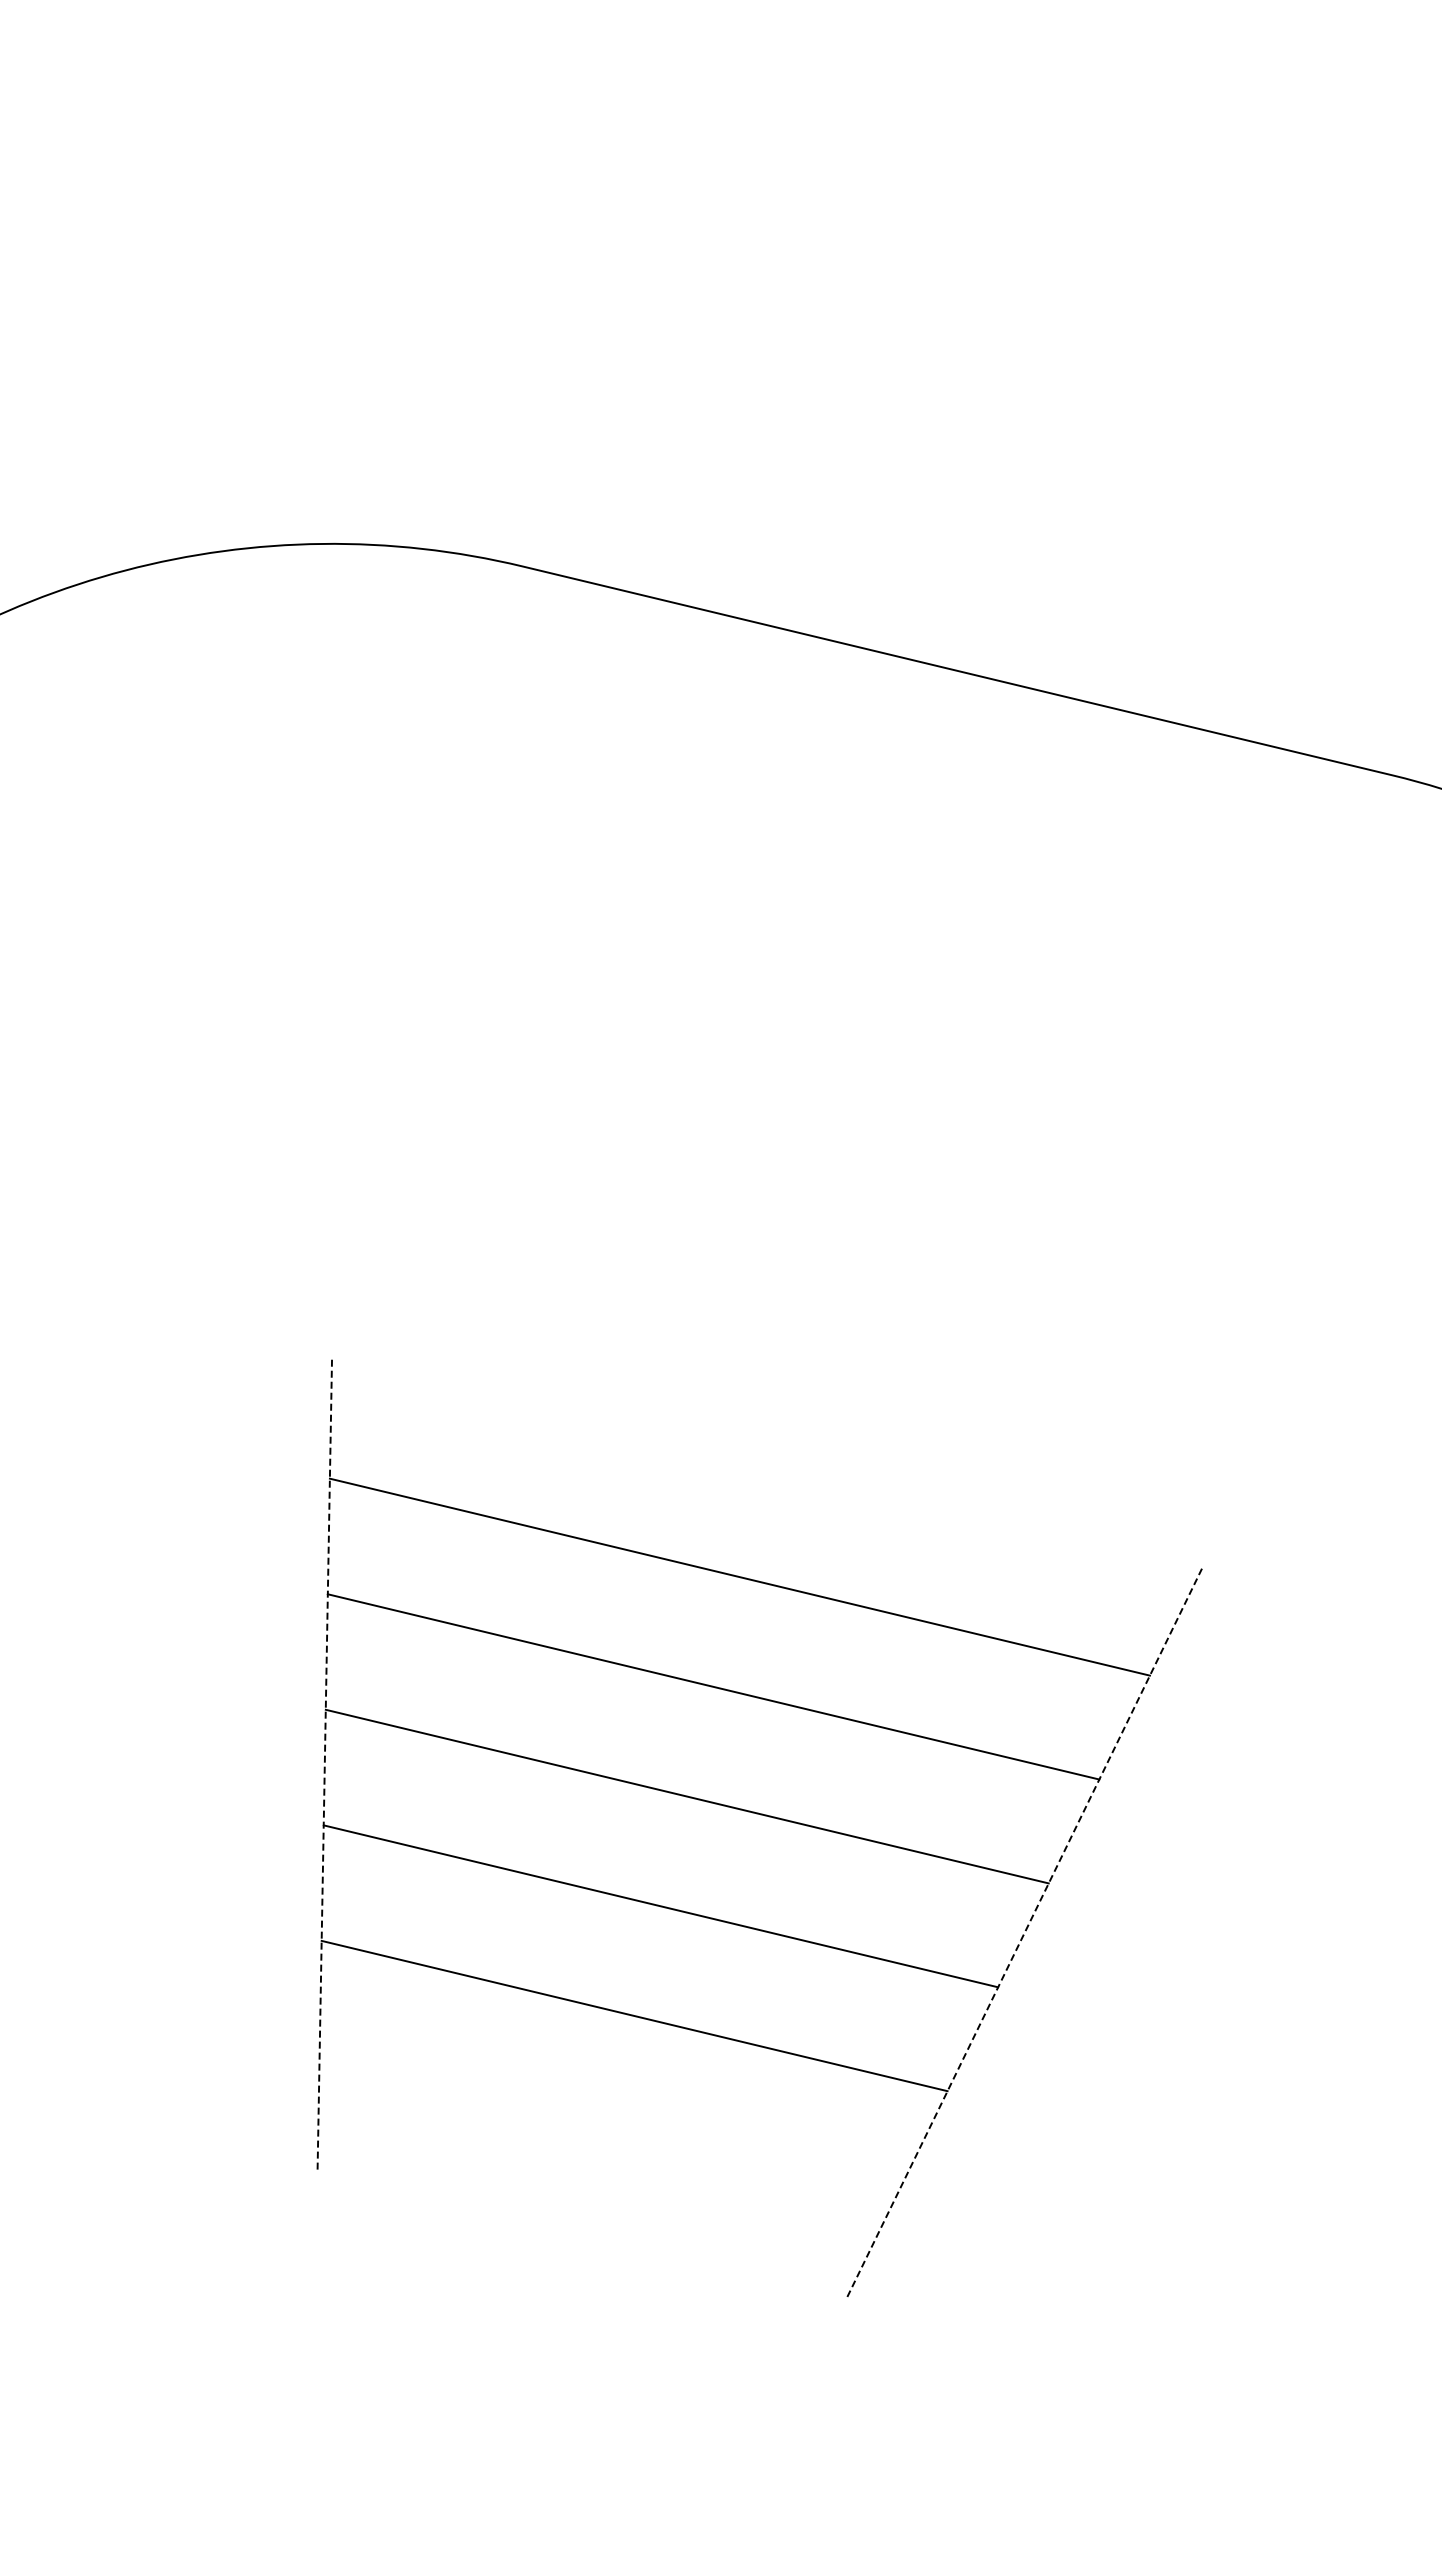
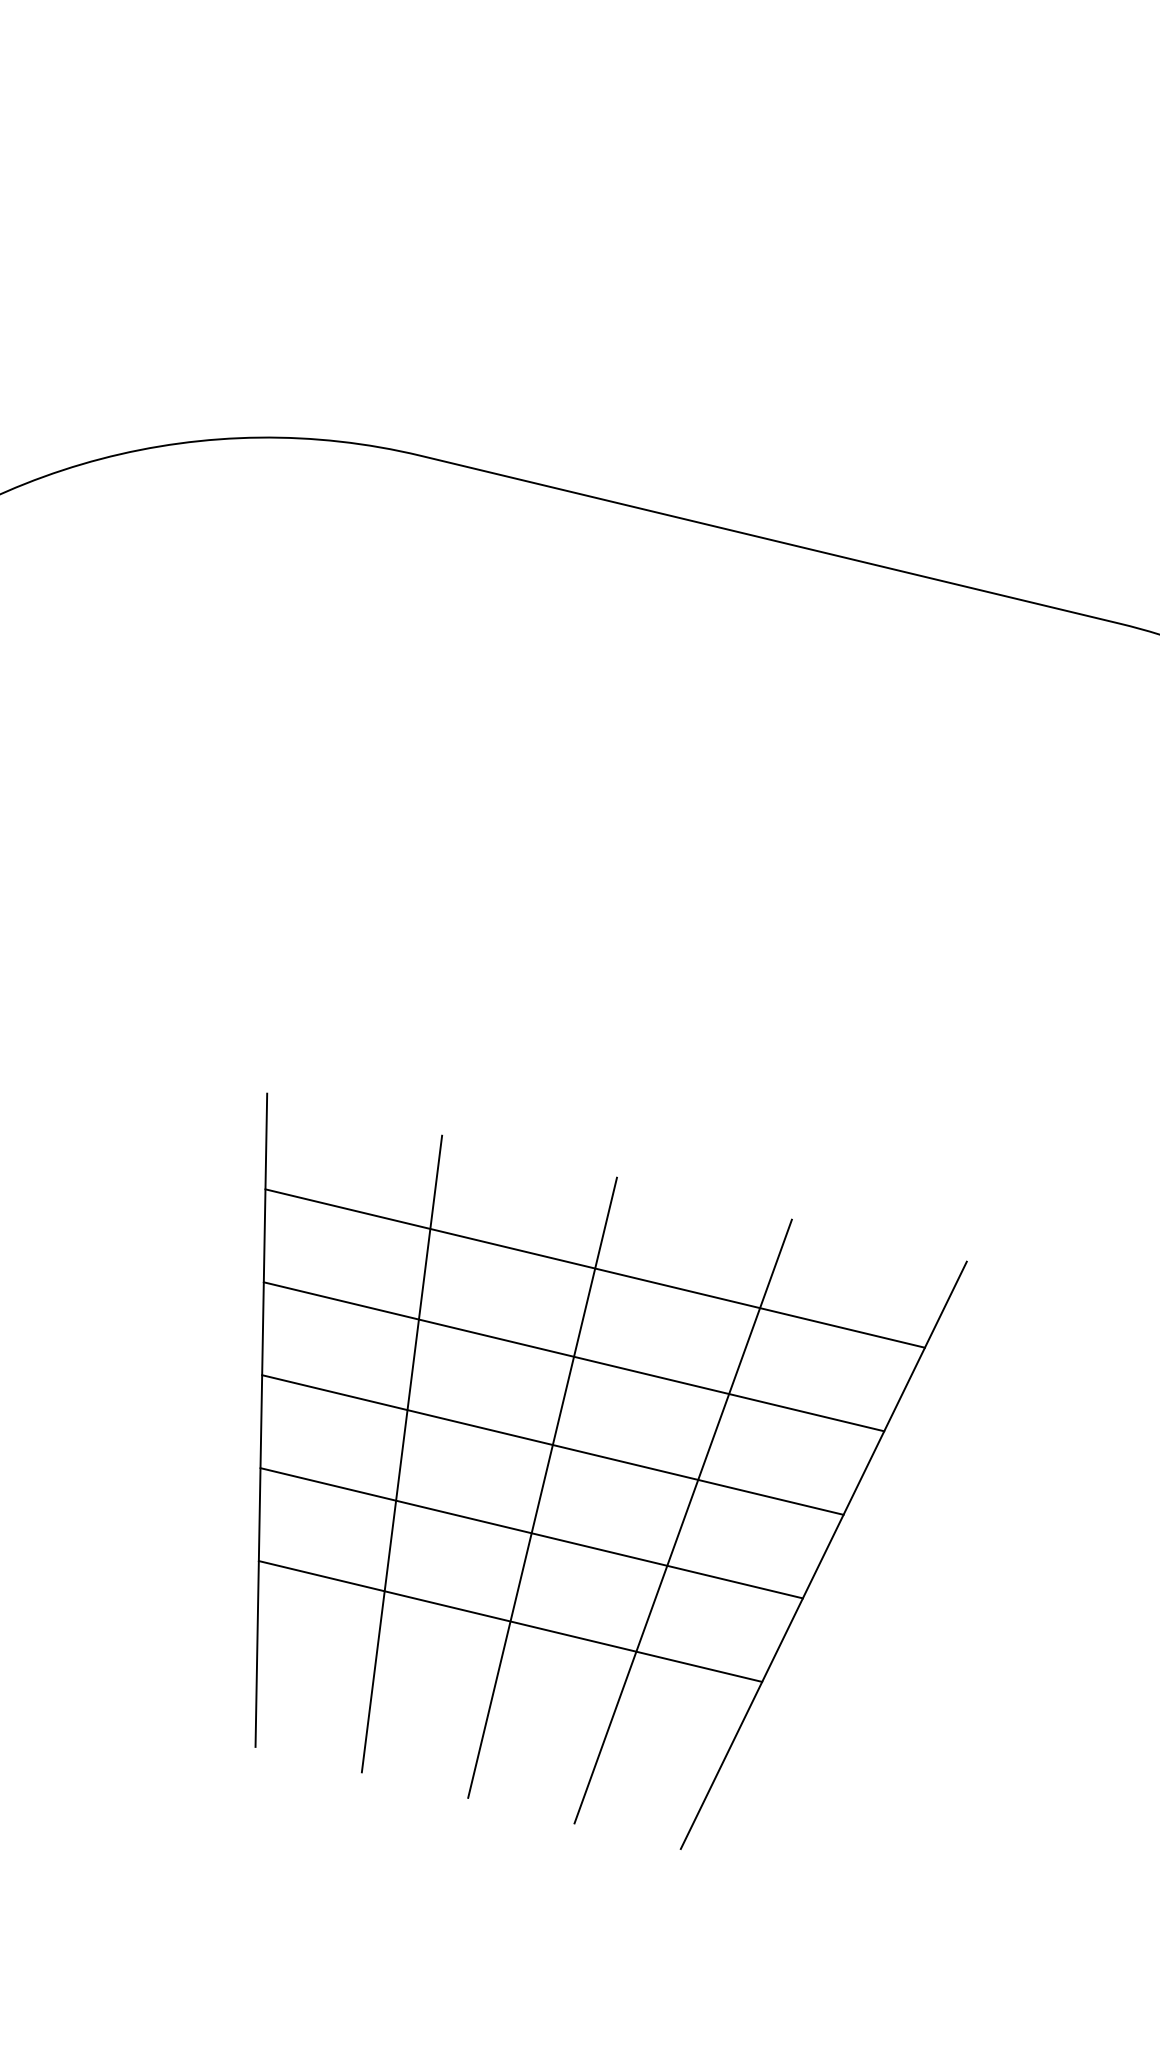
line: (324, 1766) -> (261, 1420), dashed -> solid
line: (499, 1807) -> (401, 1453), added
line: (674, 1849) -> (542, 1487), added
line: (849, 1891) -> (683, 1521), added
line: (1023, 1934) -> (823, 1555), dashed -> solid

